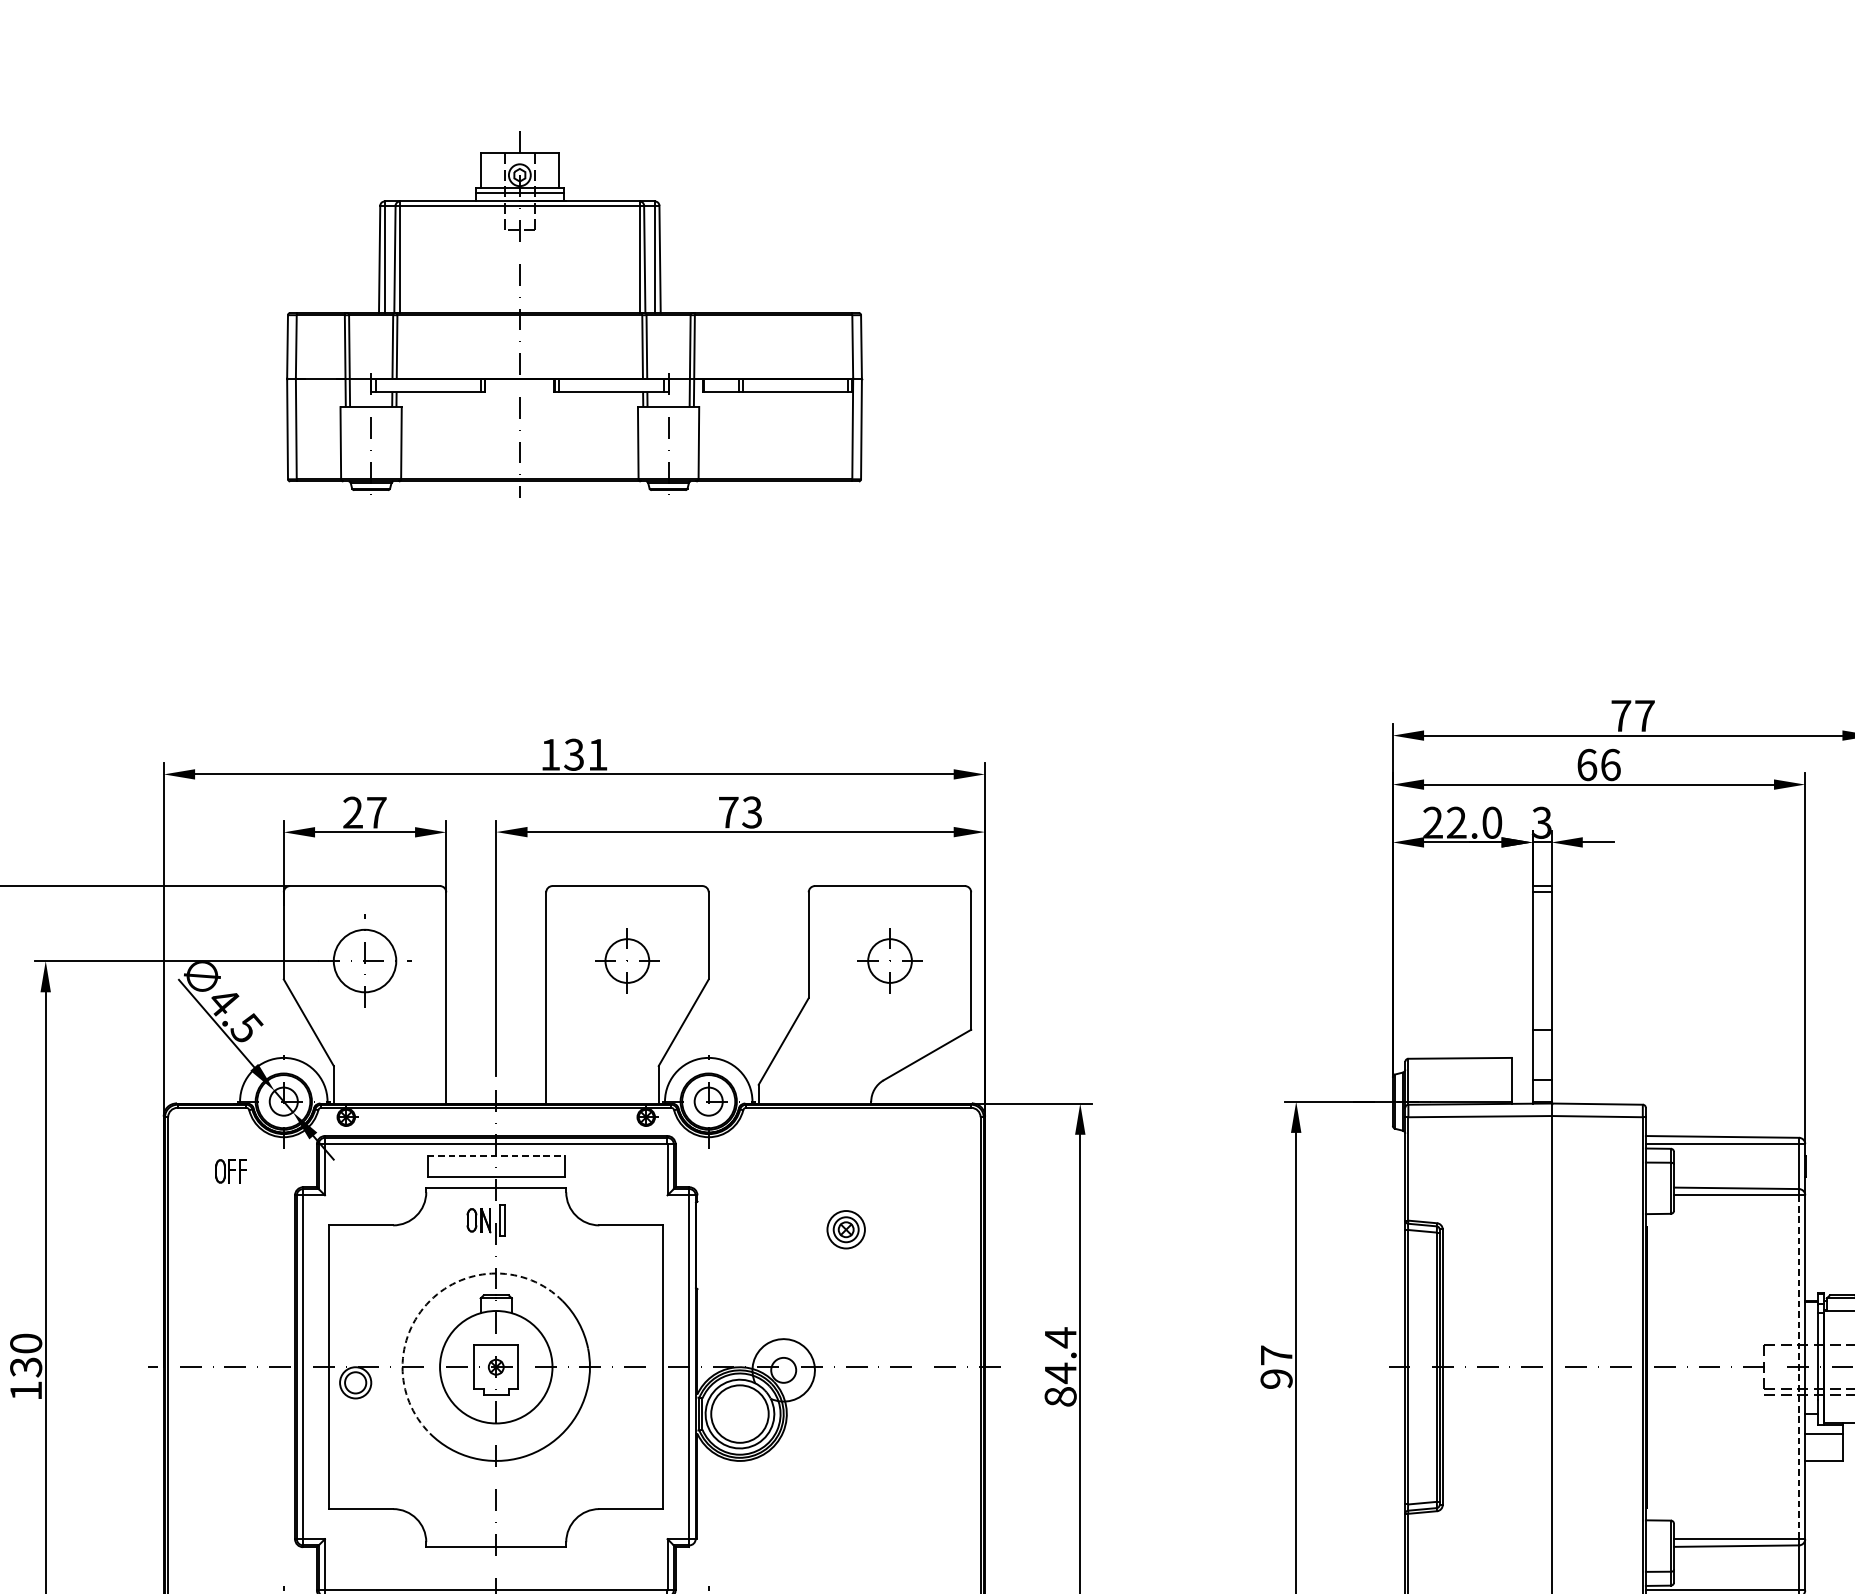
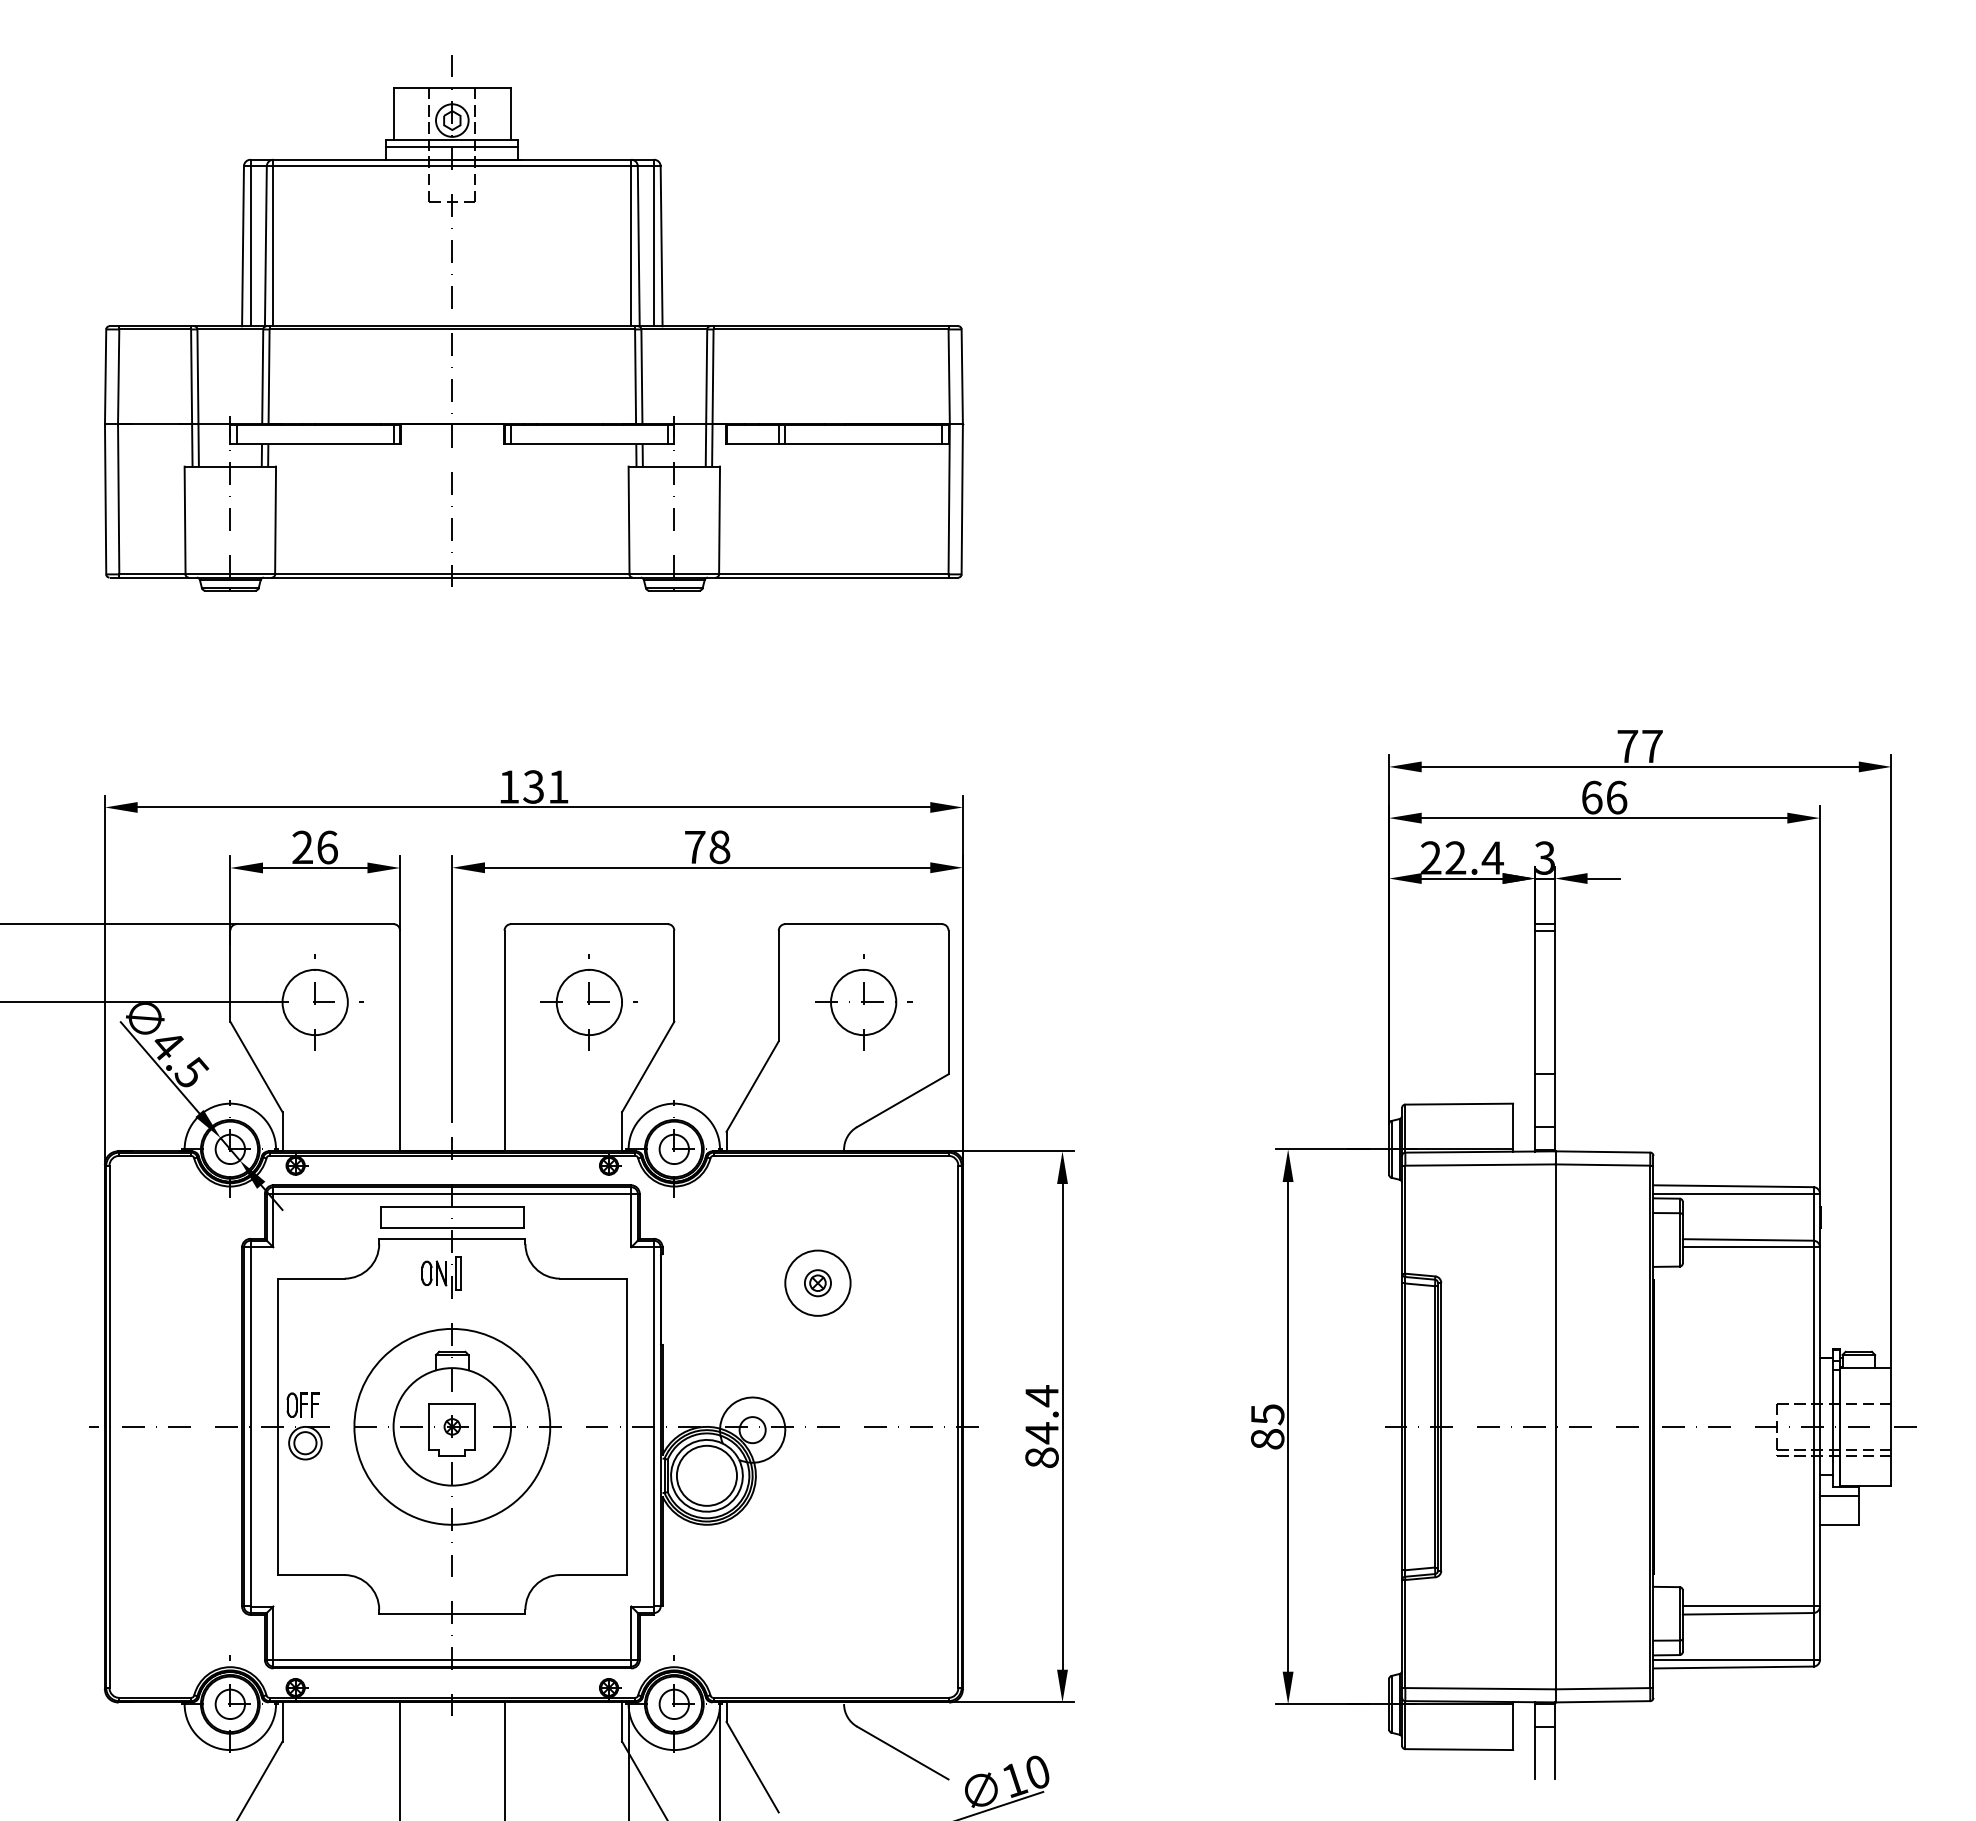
part: (574, 311) -> (534, 323), size x1.43
text: (751, 811) -> (719, 846), 73 -> 78
text: (376, 812) -> (327, 847), 27 -> 26
text: (1491, 822) -> (1492, 857), 22.0 -> 22.4
part: (626, 961) -> (588, 1002), size x1.43
part: (889, 961) -> (863, 1002), size x1.43
line: (496, 1156) -> (452, 1206), dashed -> solid
part: (230, 1170) -> (302, 1404), moved
circle: (845, 1229) -> (817, 1282), size x1.67
arc: (430, 1300) -> (383, 1357), dashed -> solid
text: (1276, 1366) -> (1267, 1426), 97 -> 85
line: (1799, 1366) -> (1813, 1426), dashed -> solid

